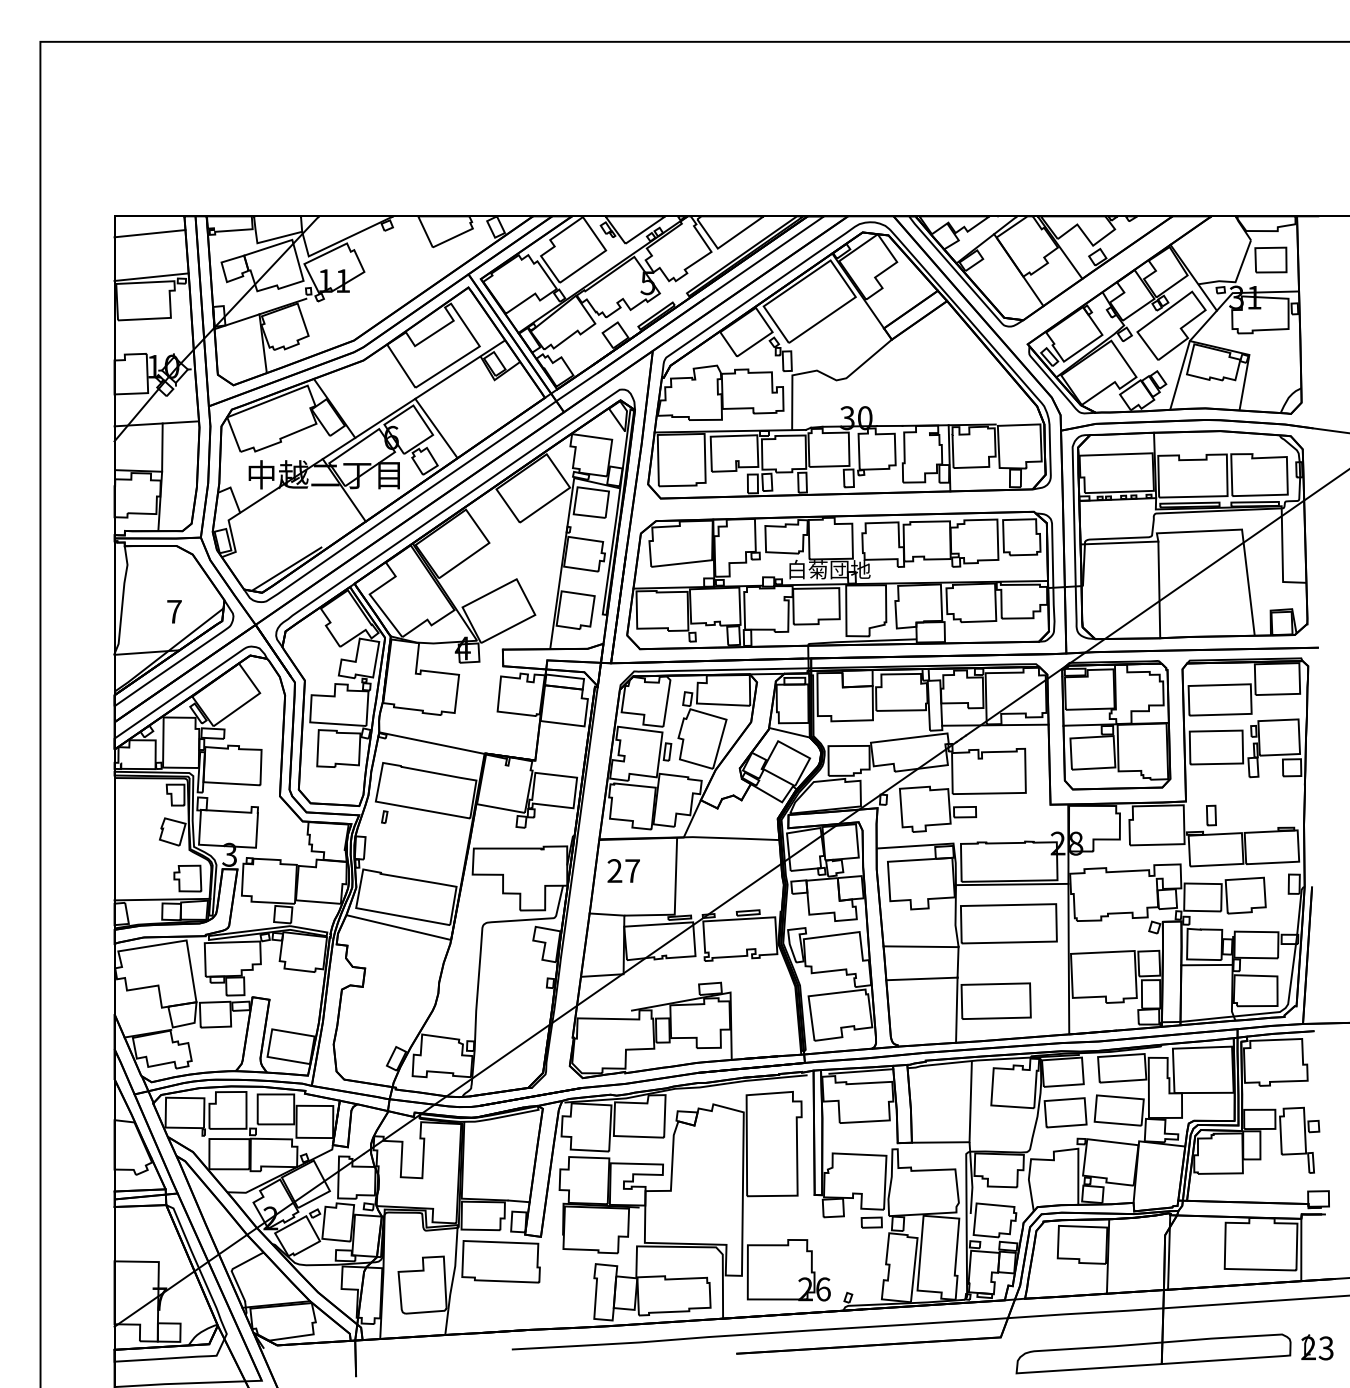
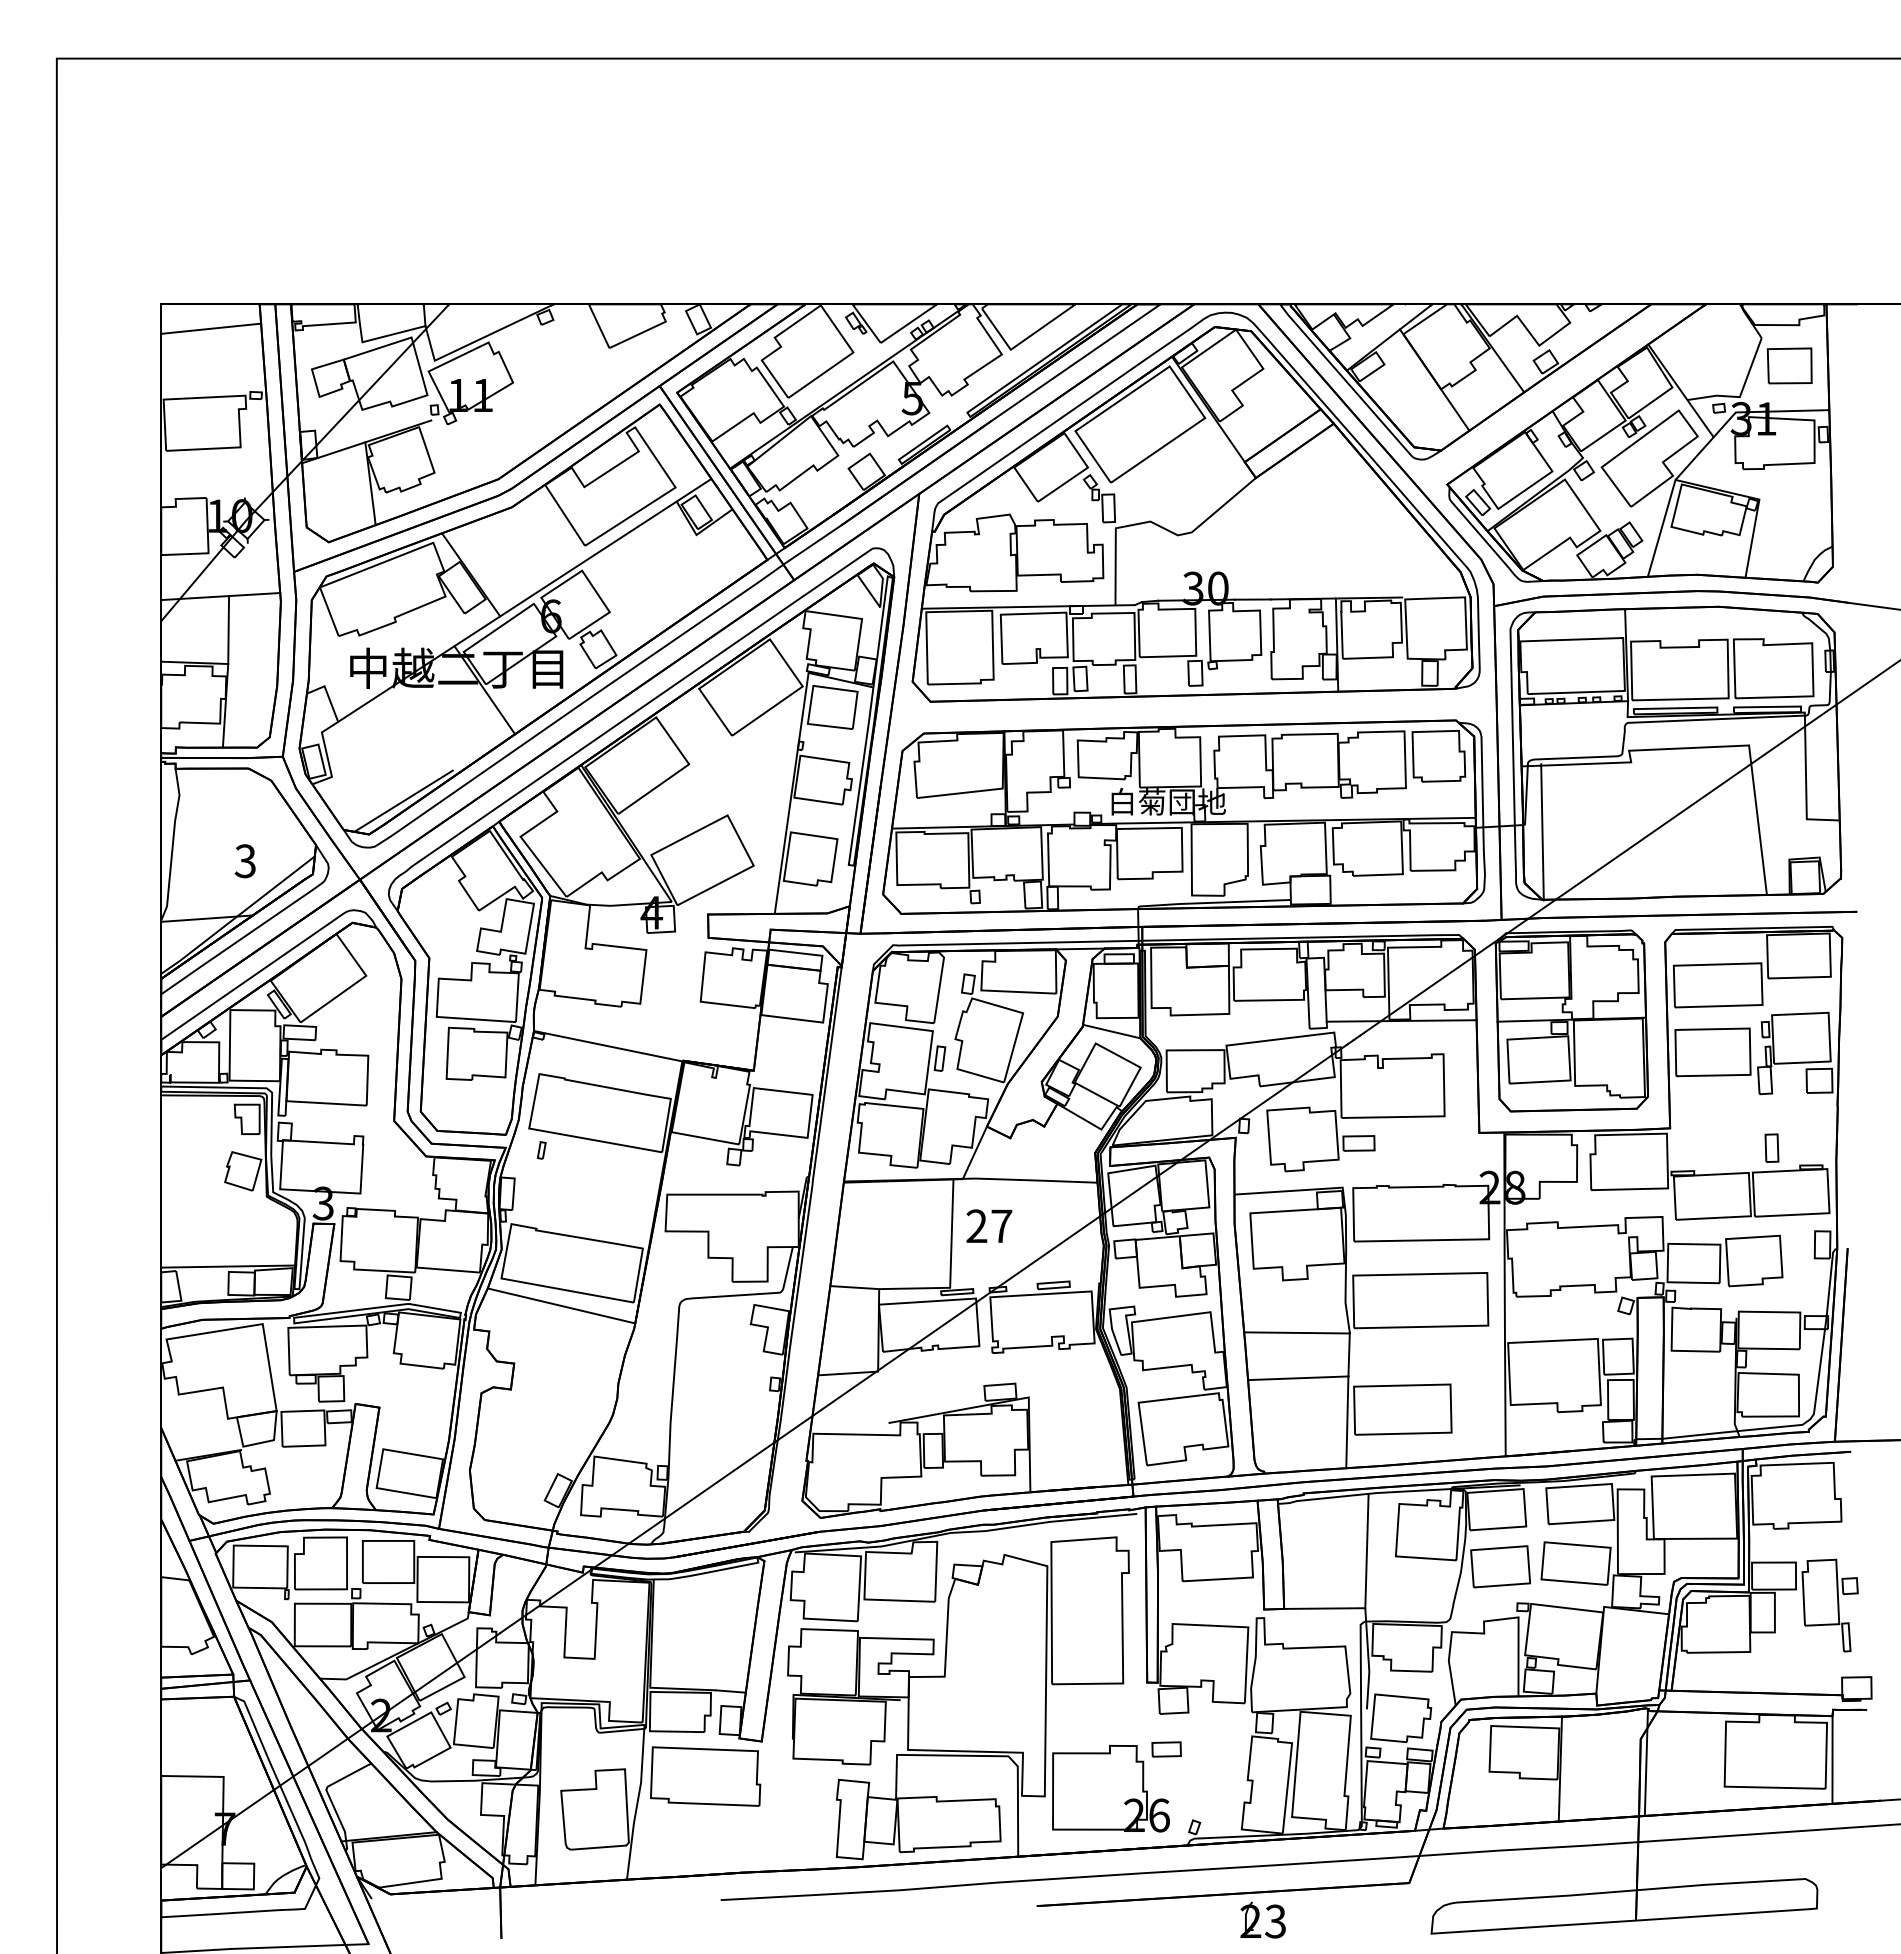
line: (151, 276) -> (213, 389), removed
line: (436, 428) -> (614, 602), removed
line: (1159, 589) -> (1542, 832), moved
text: (173, 611) -> (244, 861), 7 -> 3
part: (1211, 815) -> (1771, 1147), moved
text: (623, 870) -> (989, 1225), moved
part: (187, 878) -> (264, 1236), removed
line: (1012, 884) -> (1425, 1245), removed
line: (1206, 964) -> (1699, 1358), removed
line: (861, 1071) -> (1212, 1508), removed
part: (871, 1222) -> (1166, 1749), moved
part: (1316, 1346) -> (1262, 1919), moved

